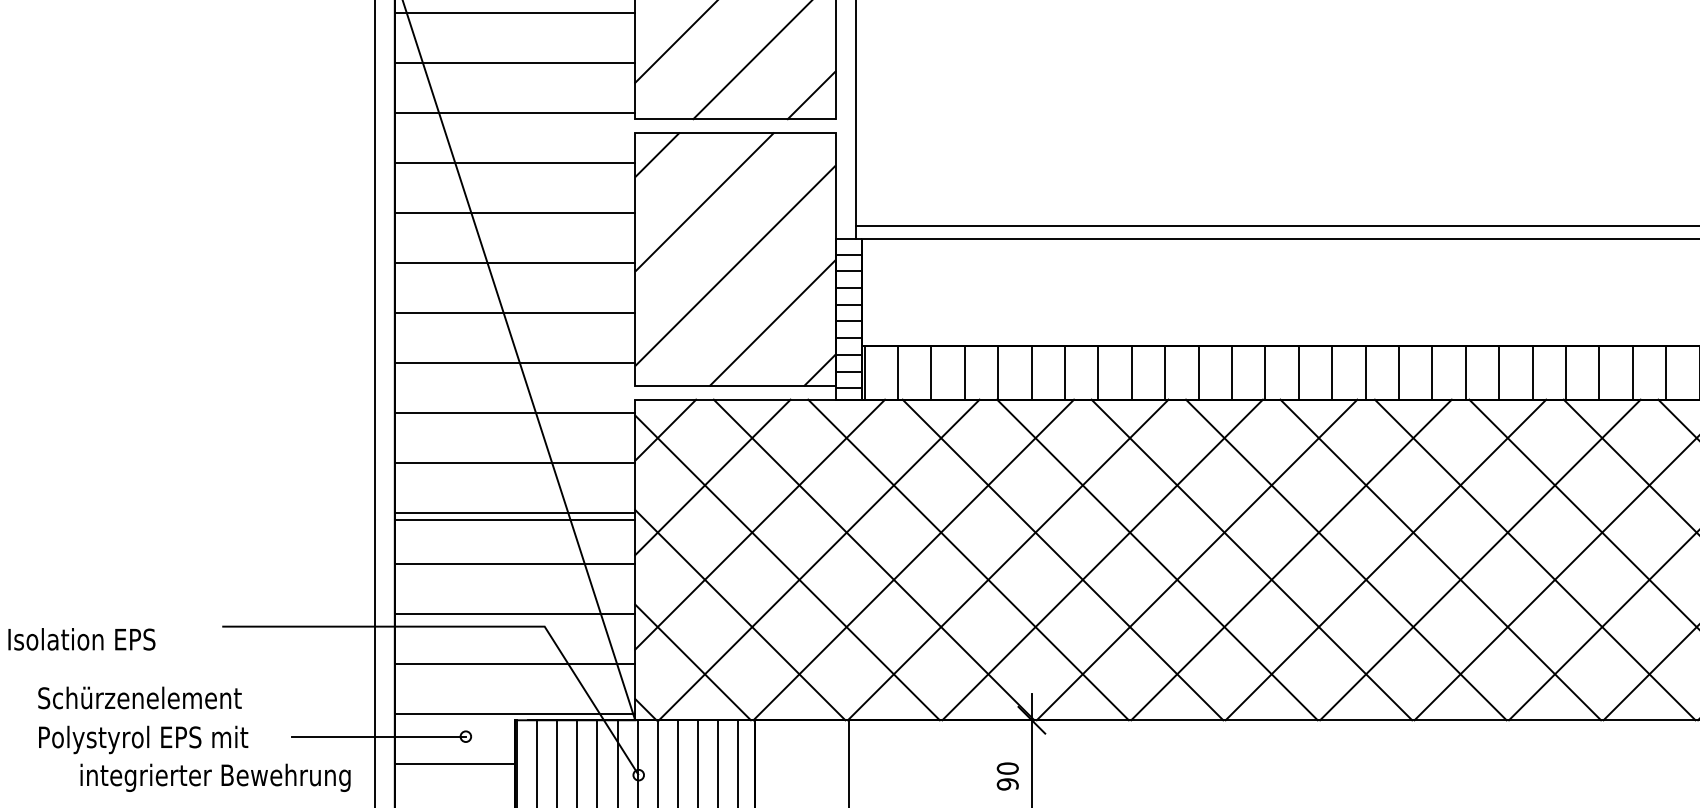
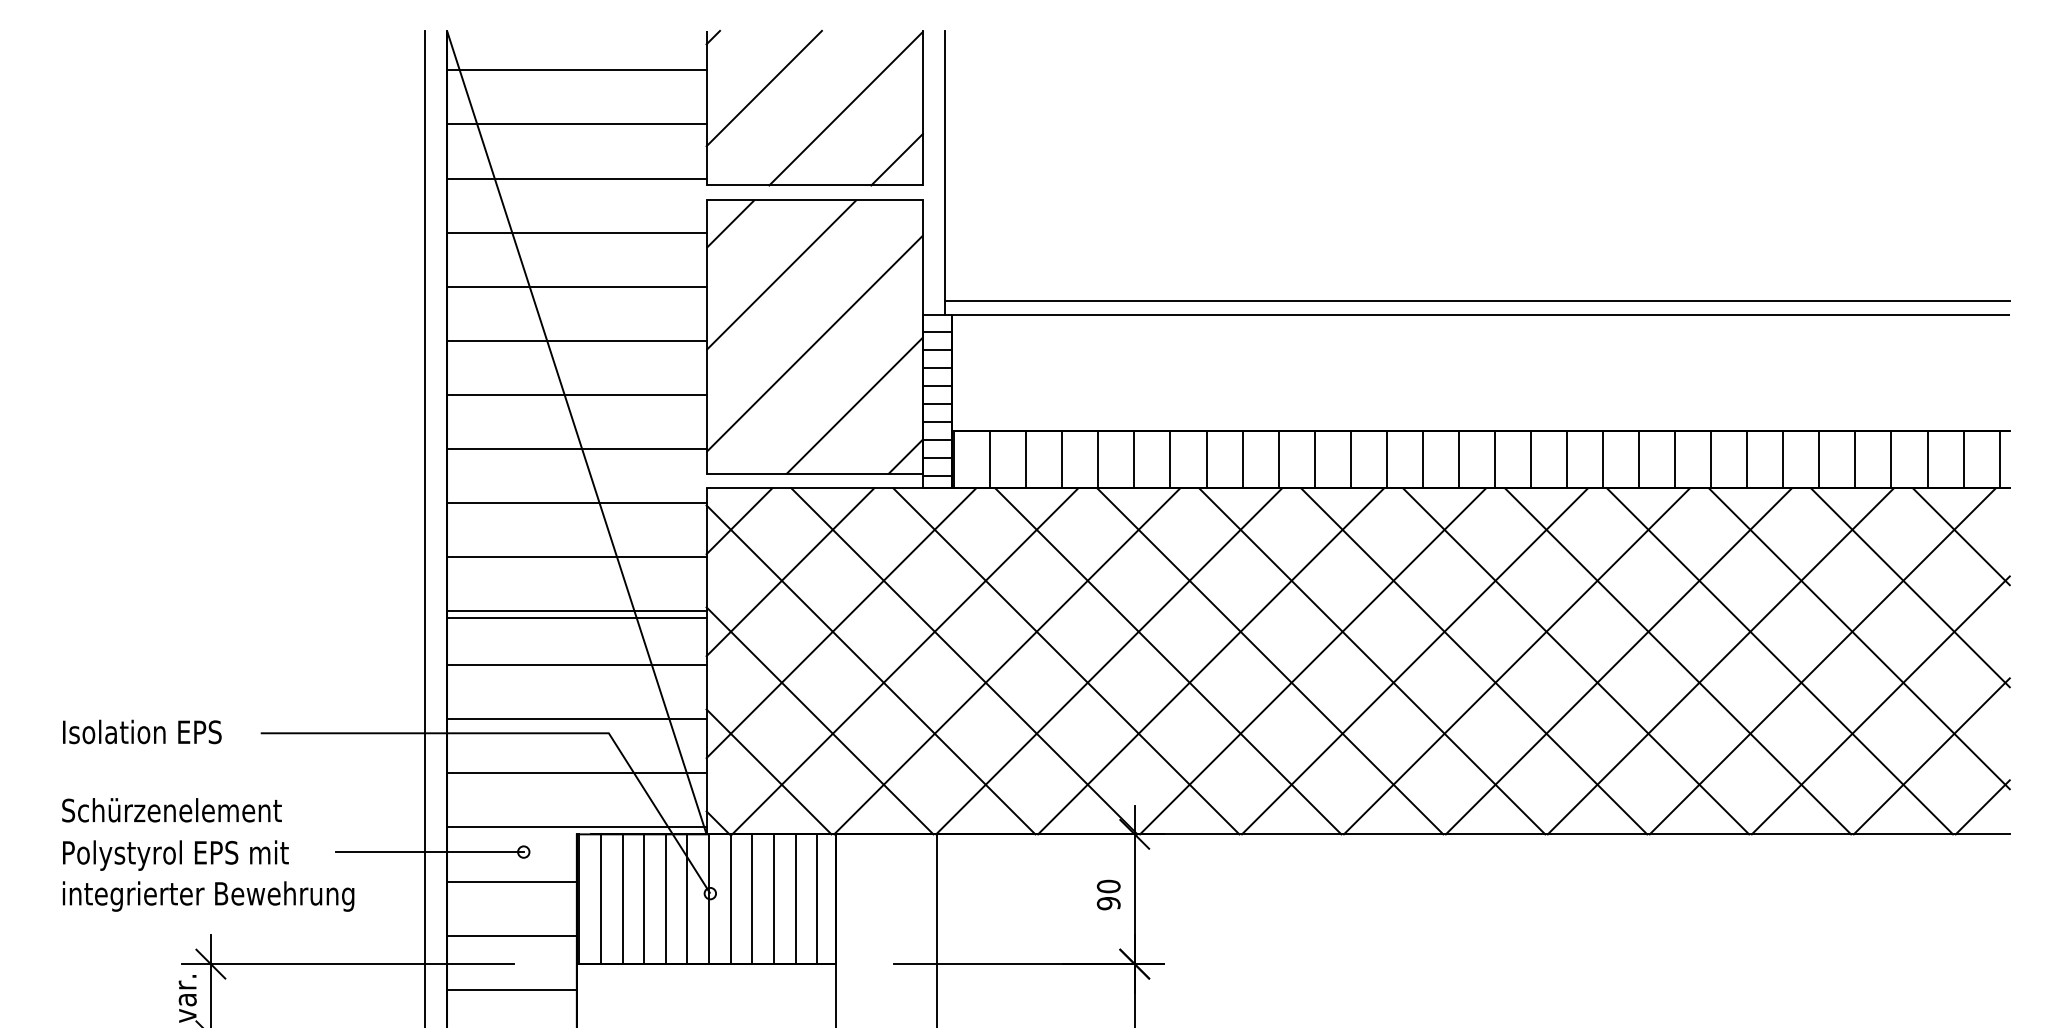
text: (82, 638) -> (142, 731), moved
text: (215, 777) -> (208, 896), moved

